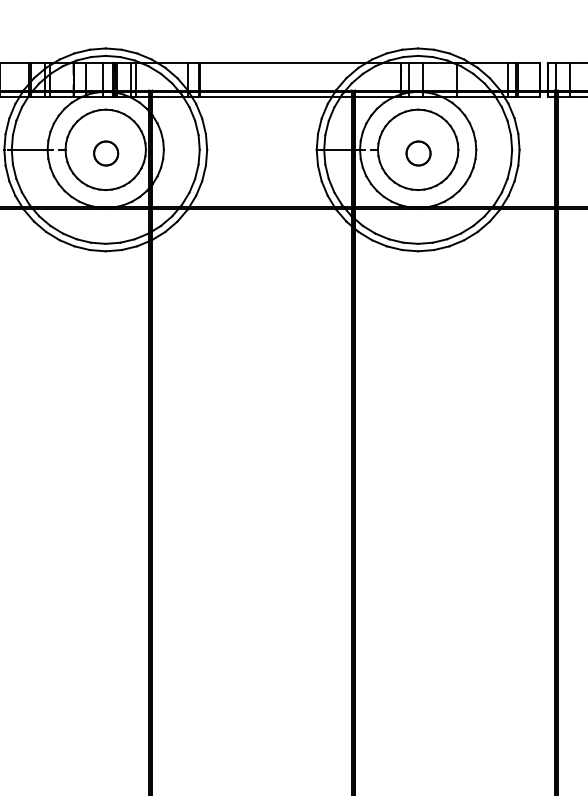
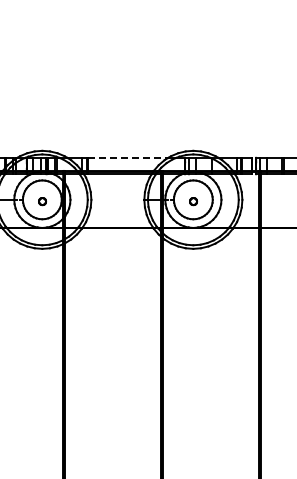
line: (283, 62) -> (128, 157), solid -> dashed
part: (106, 153) -> (42, 201), size x0.6
part: (418, 153) -> (193, 201), size x0.6

